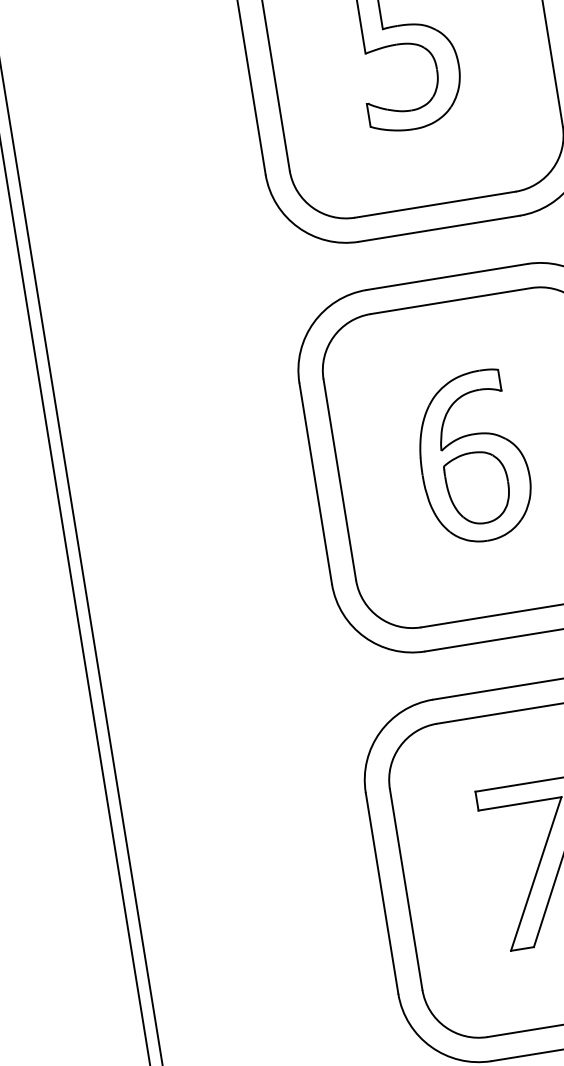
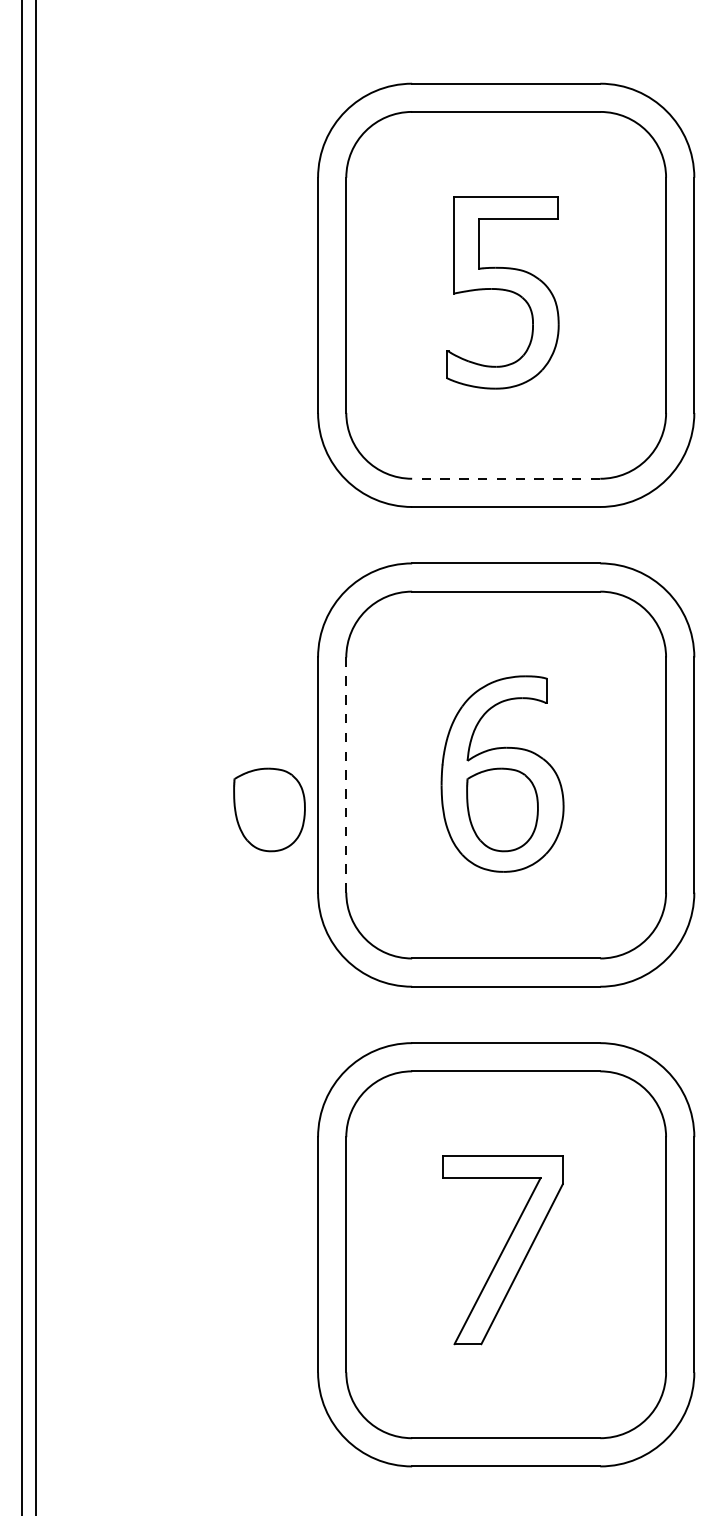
line: (434, 204) -> (505, 478), solid -> dashed
line: (340, 480) -> (346, 775), solid -> dashed
part: (279, 519) -> (269, 809), added

